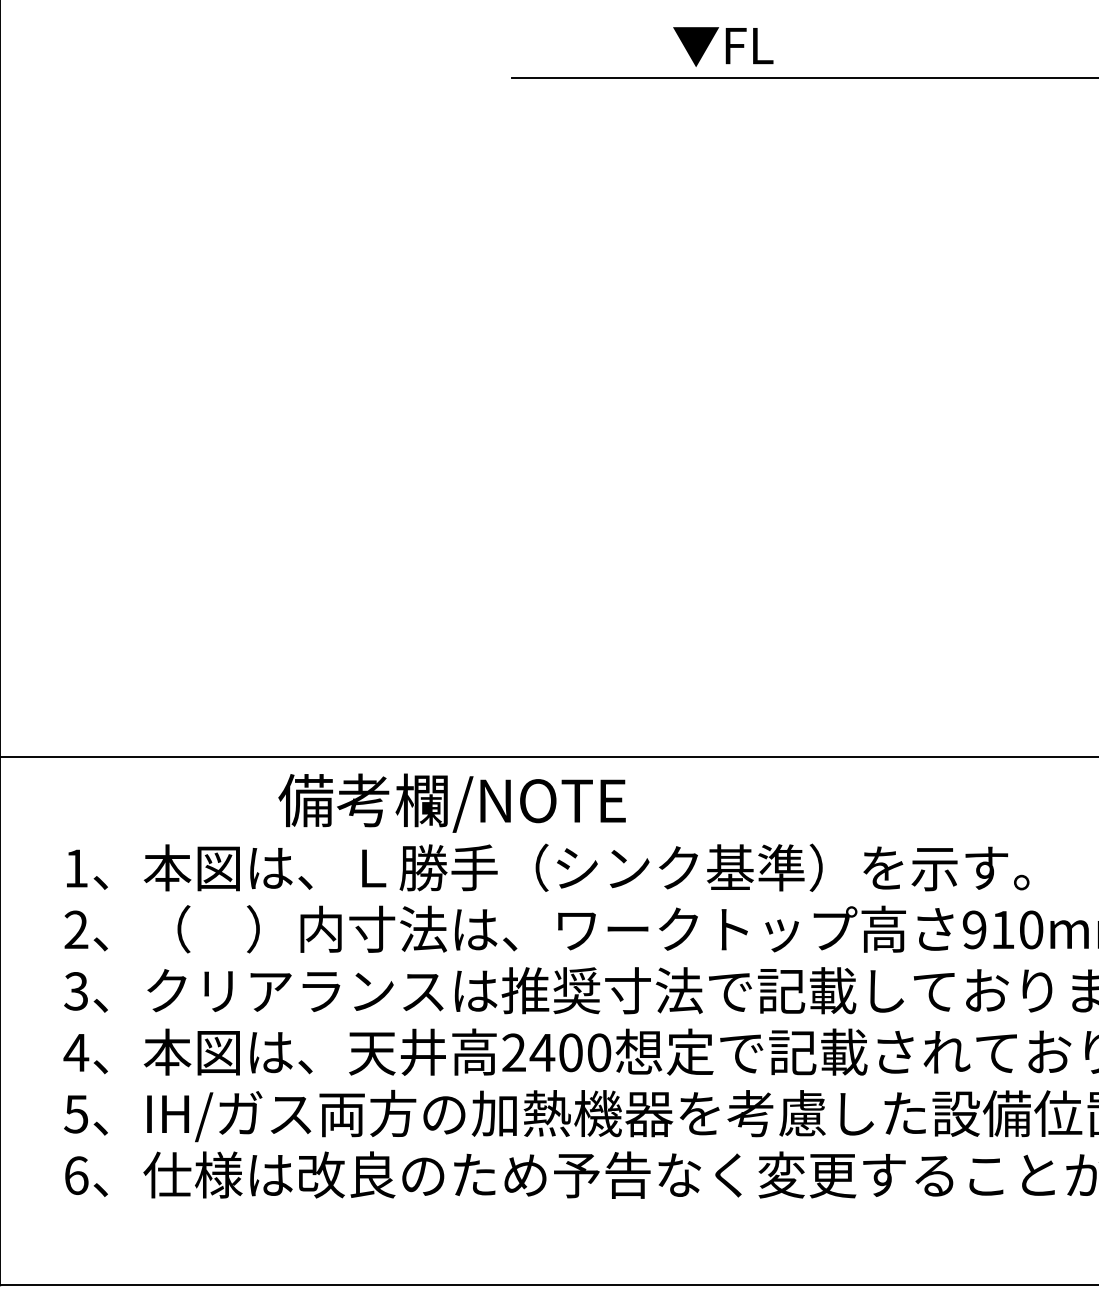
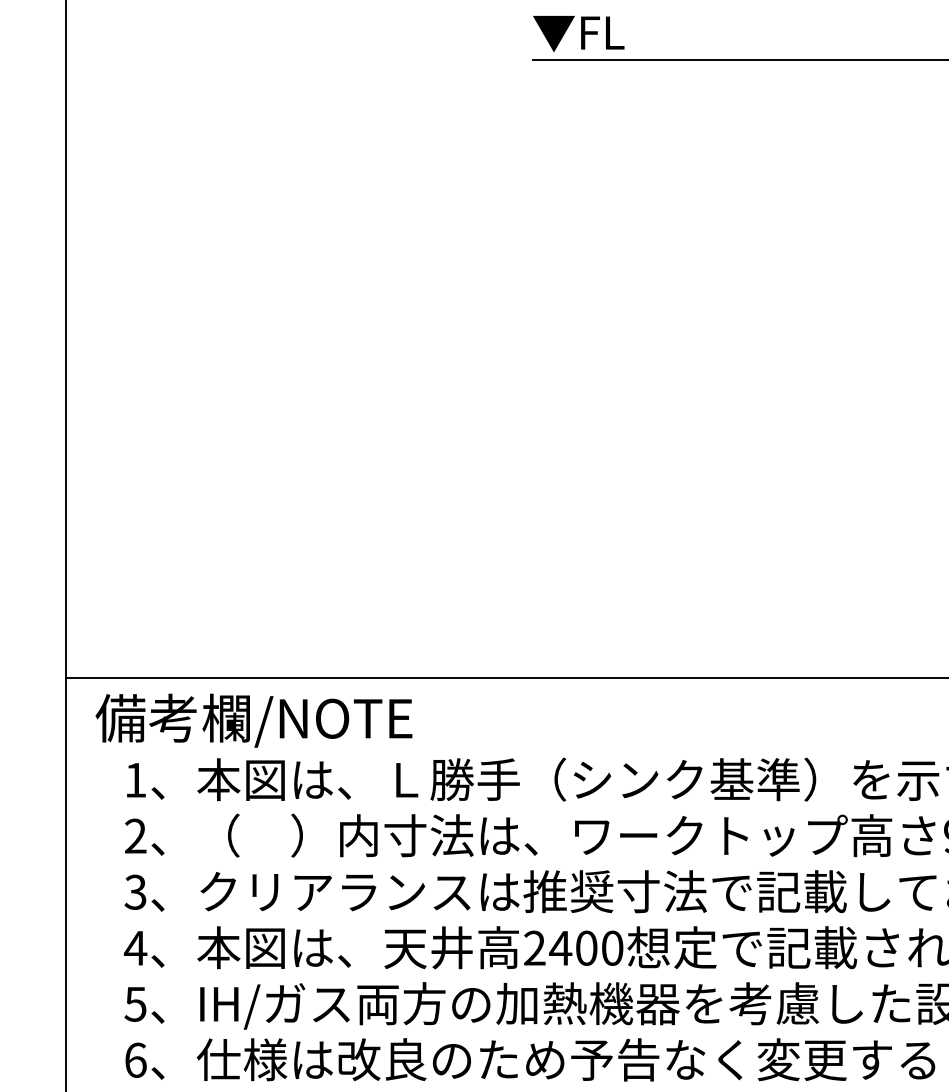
text: (723, 46) -> (578, 33), moved
text: (451, 802) -> (253, 720), moved

